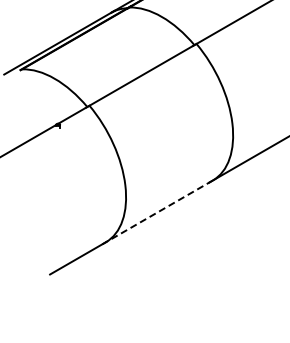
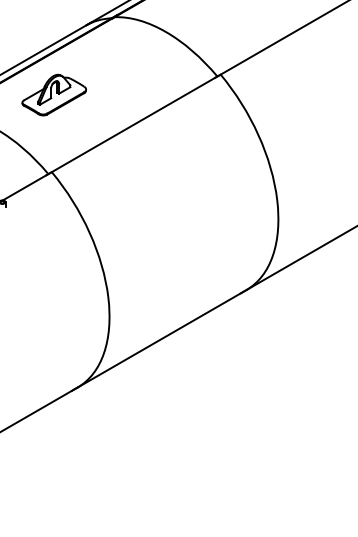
part: (91, 56) -> (54, 94), added
line: (157, 212) -> (159, 340), dashed -> solid

